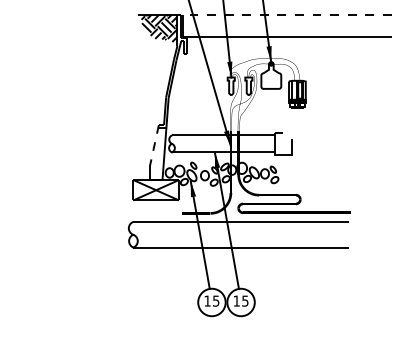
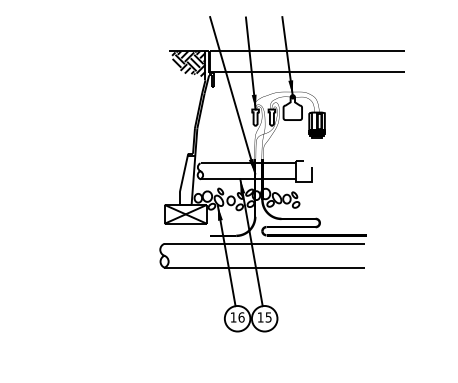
line: (287, 15) -> (307, 51), dashed -> solid
line: (154, 145) -> (184, 172), dashed -> solid
text: (216, 301) -> (241, 317), 15 -> 16

